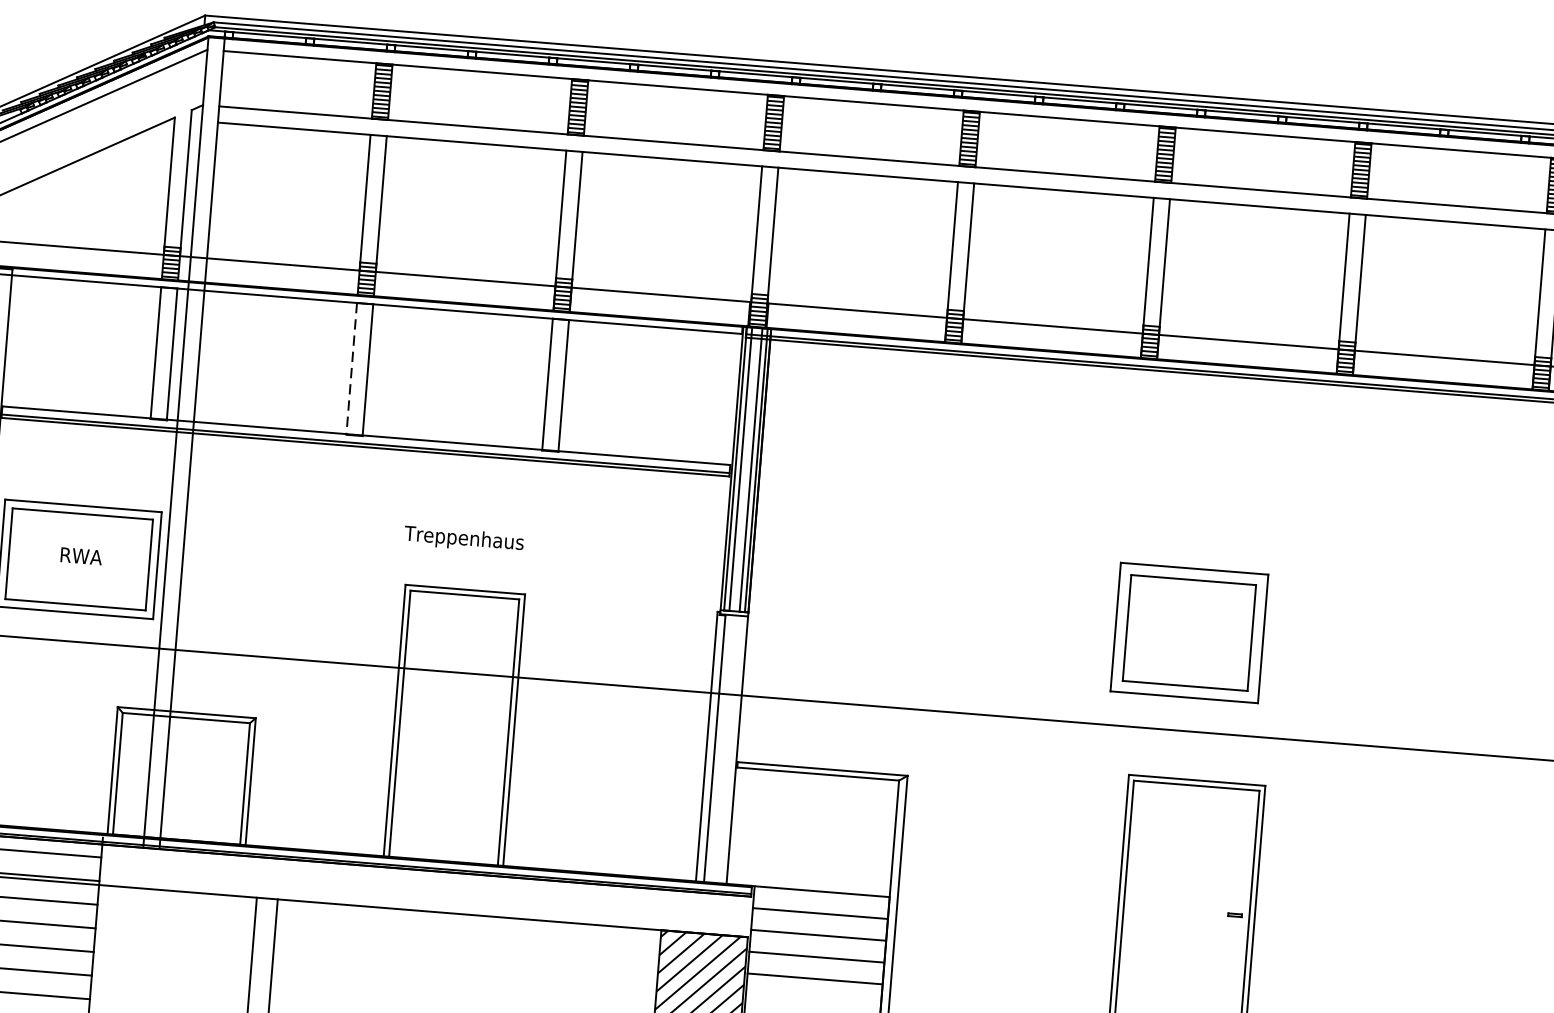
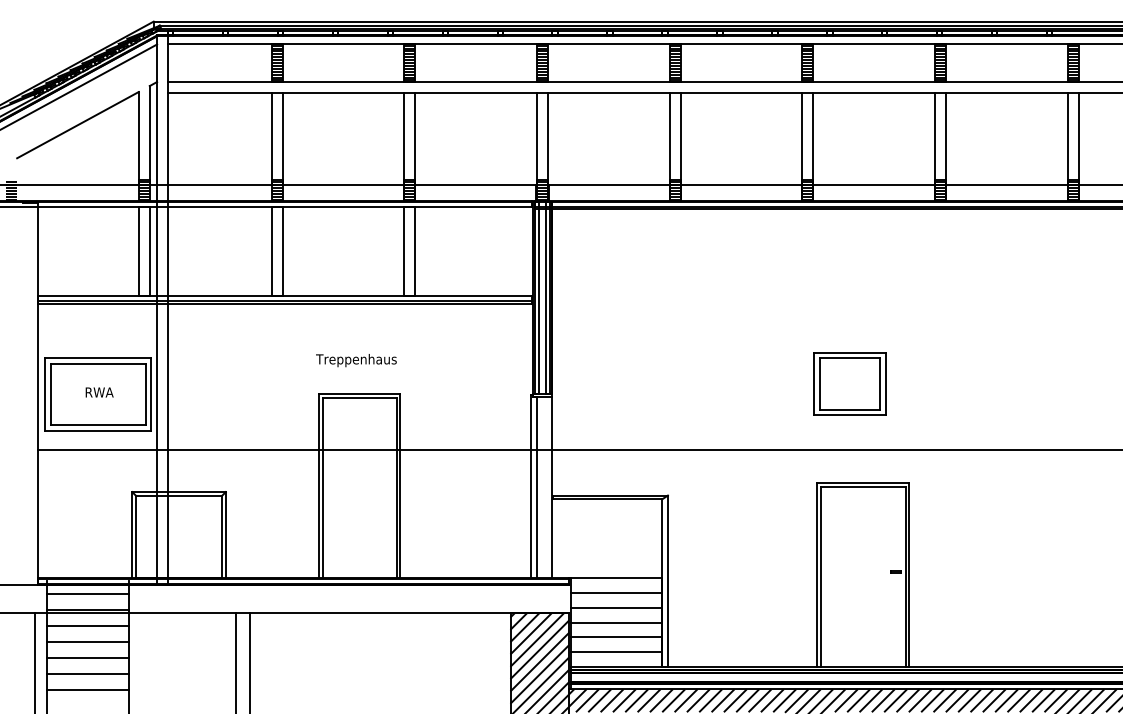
line: (351, 368) -> (271, 251), dashed -> solid
part: (1188, 632) -> (849, 383), size x0.71
line: (811, 999) -> (615, 651), added

